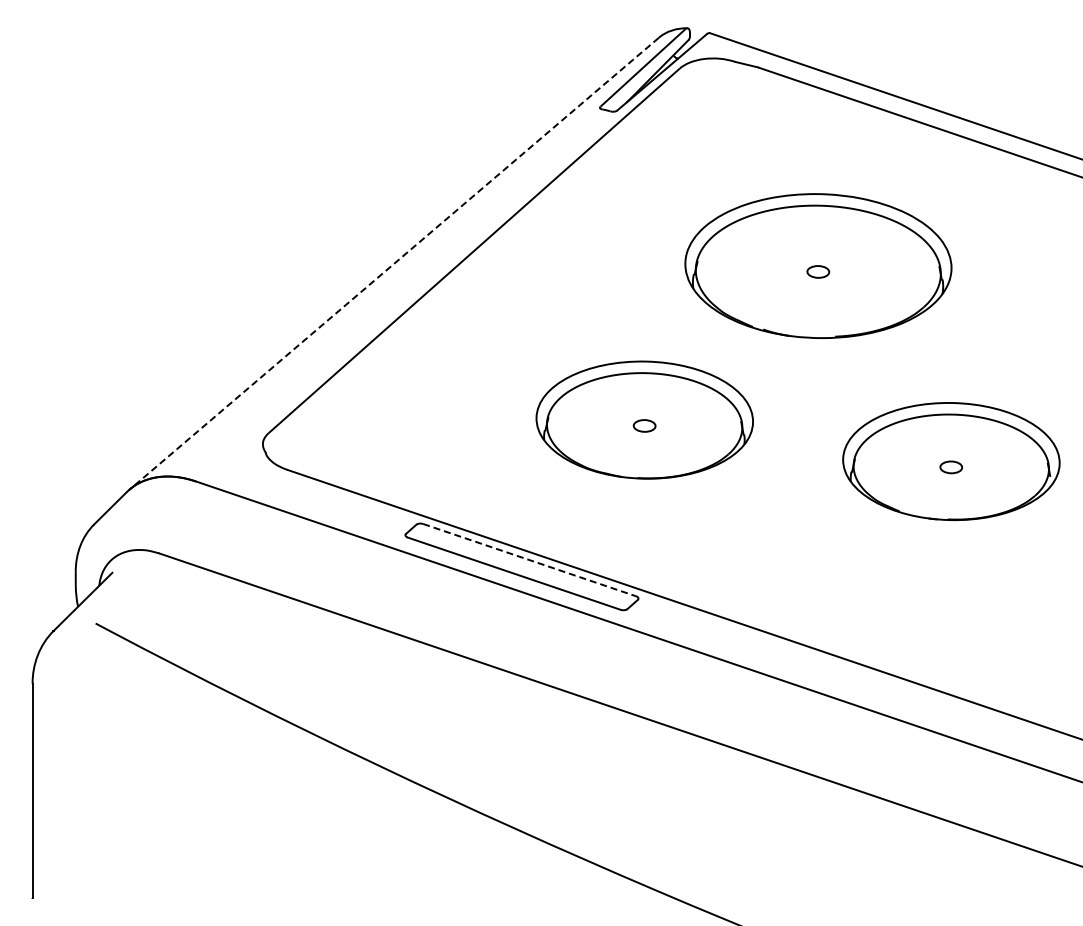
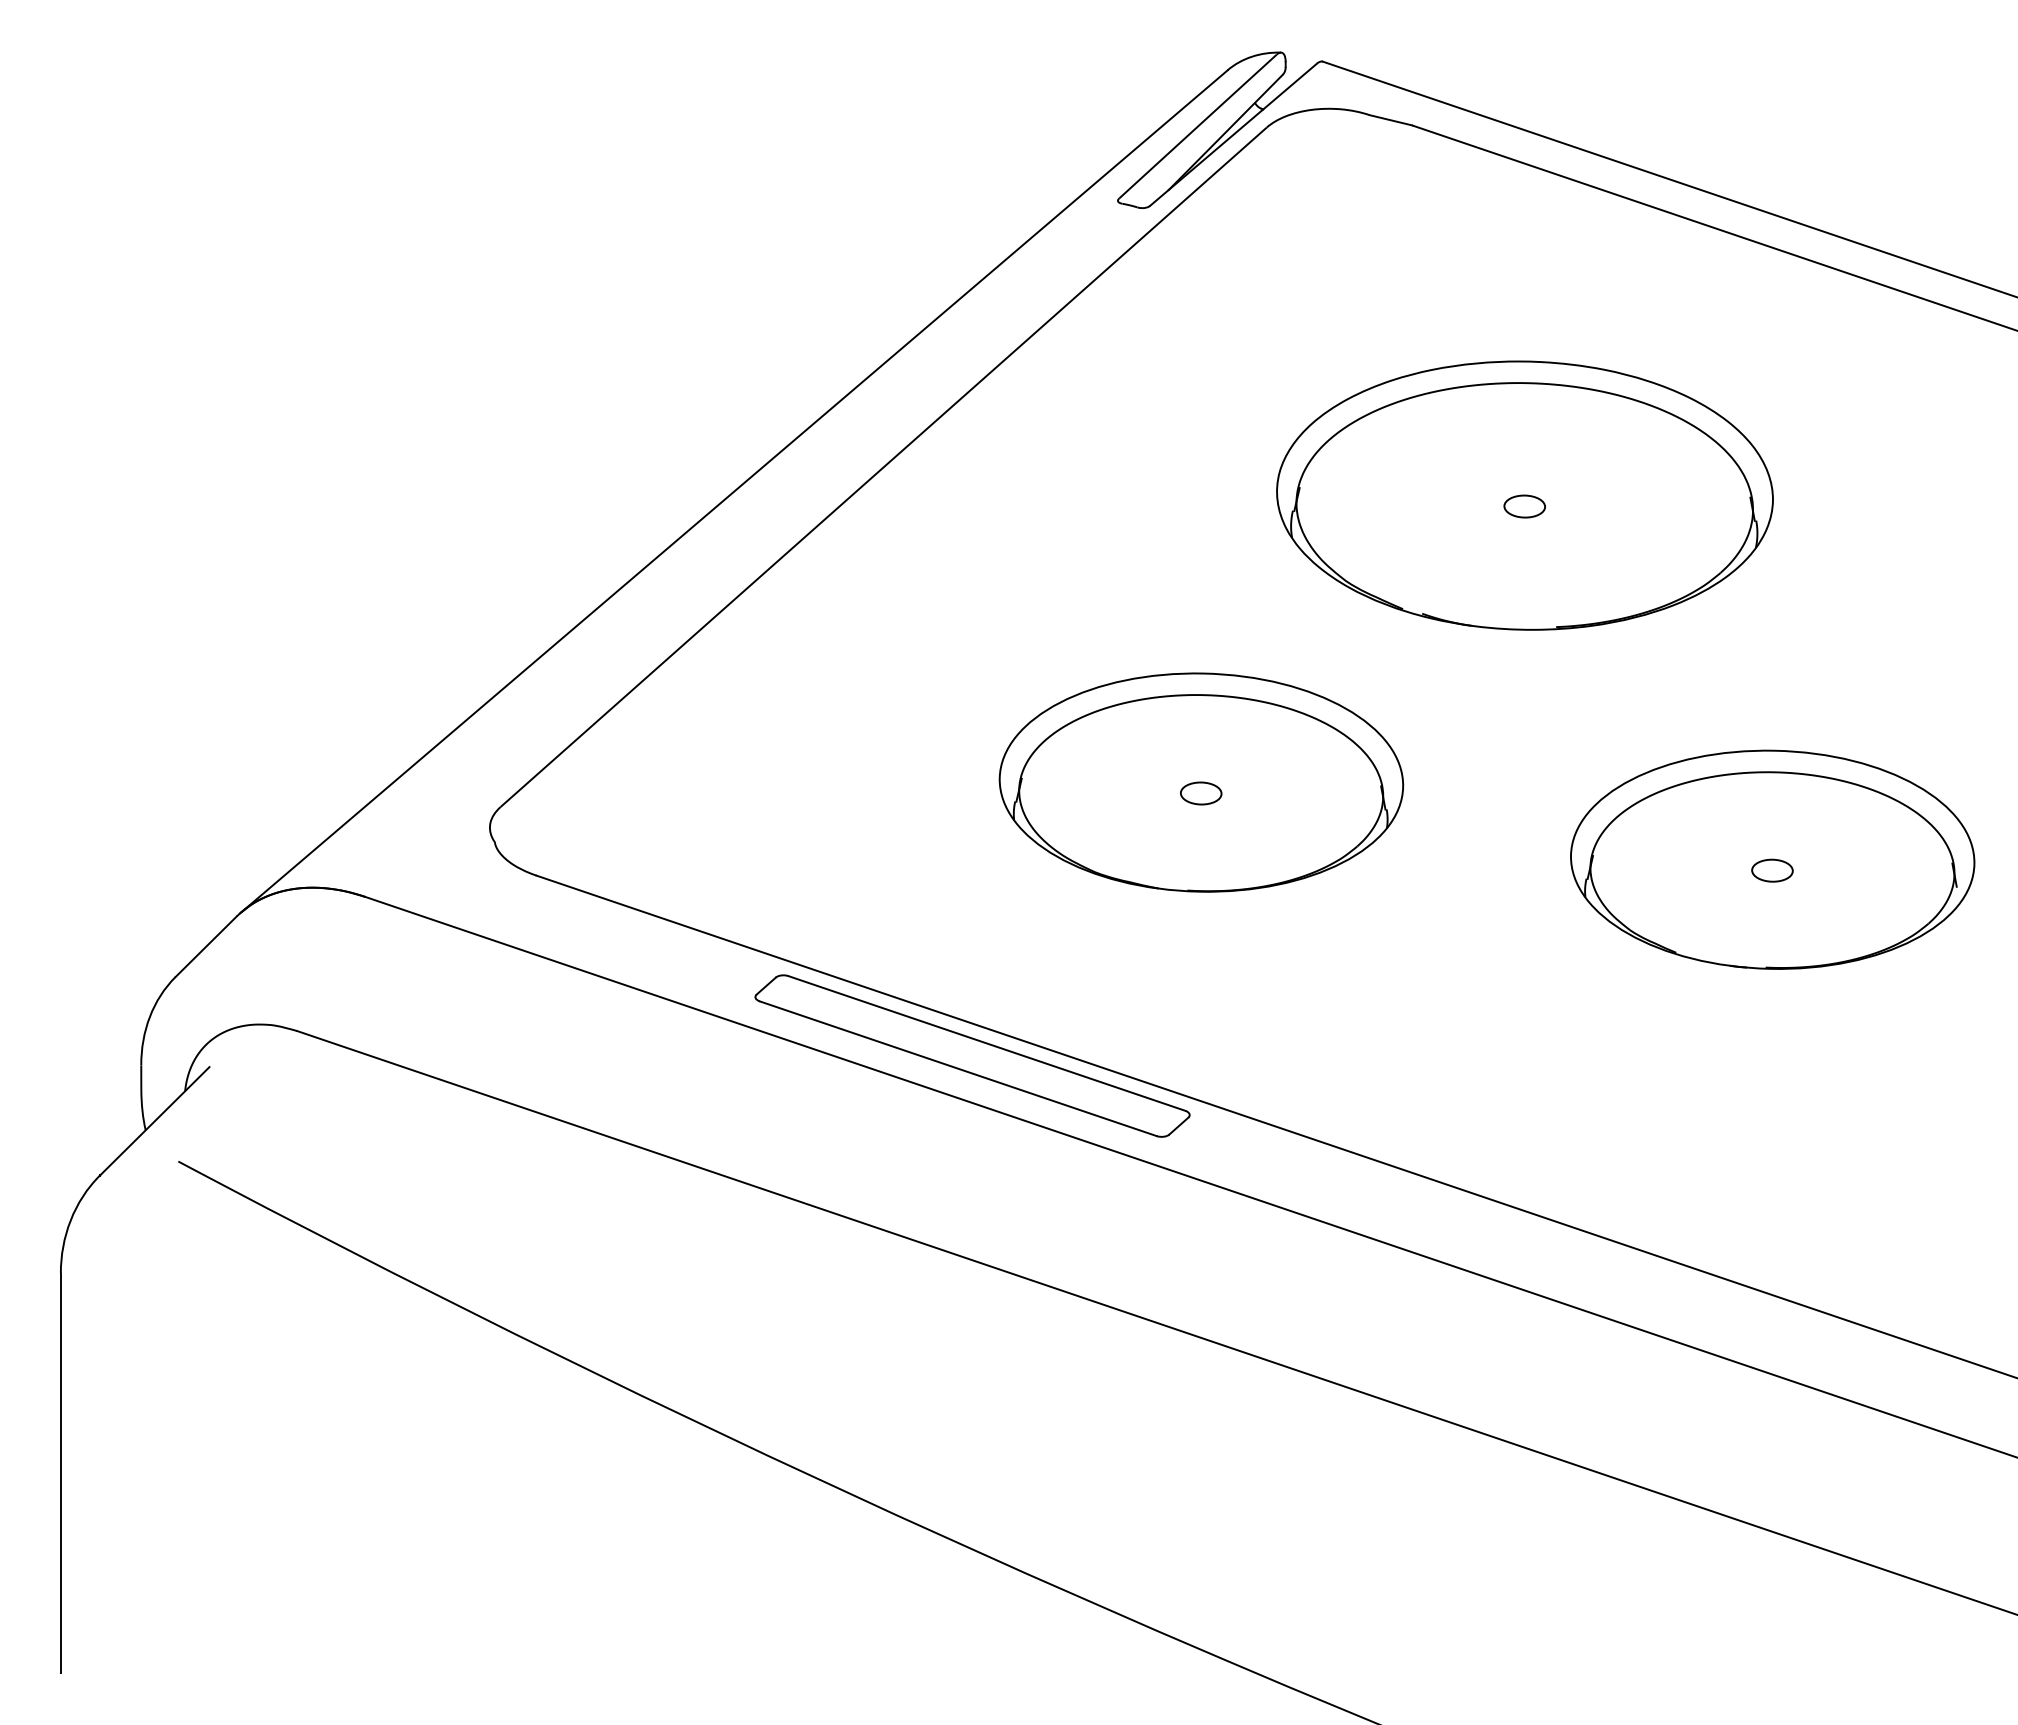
line: (394, 263) -> (735, 490), dashed -> solid
line: (530, 560) -> (988, 1044), dashed -> solid

